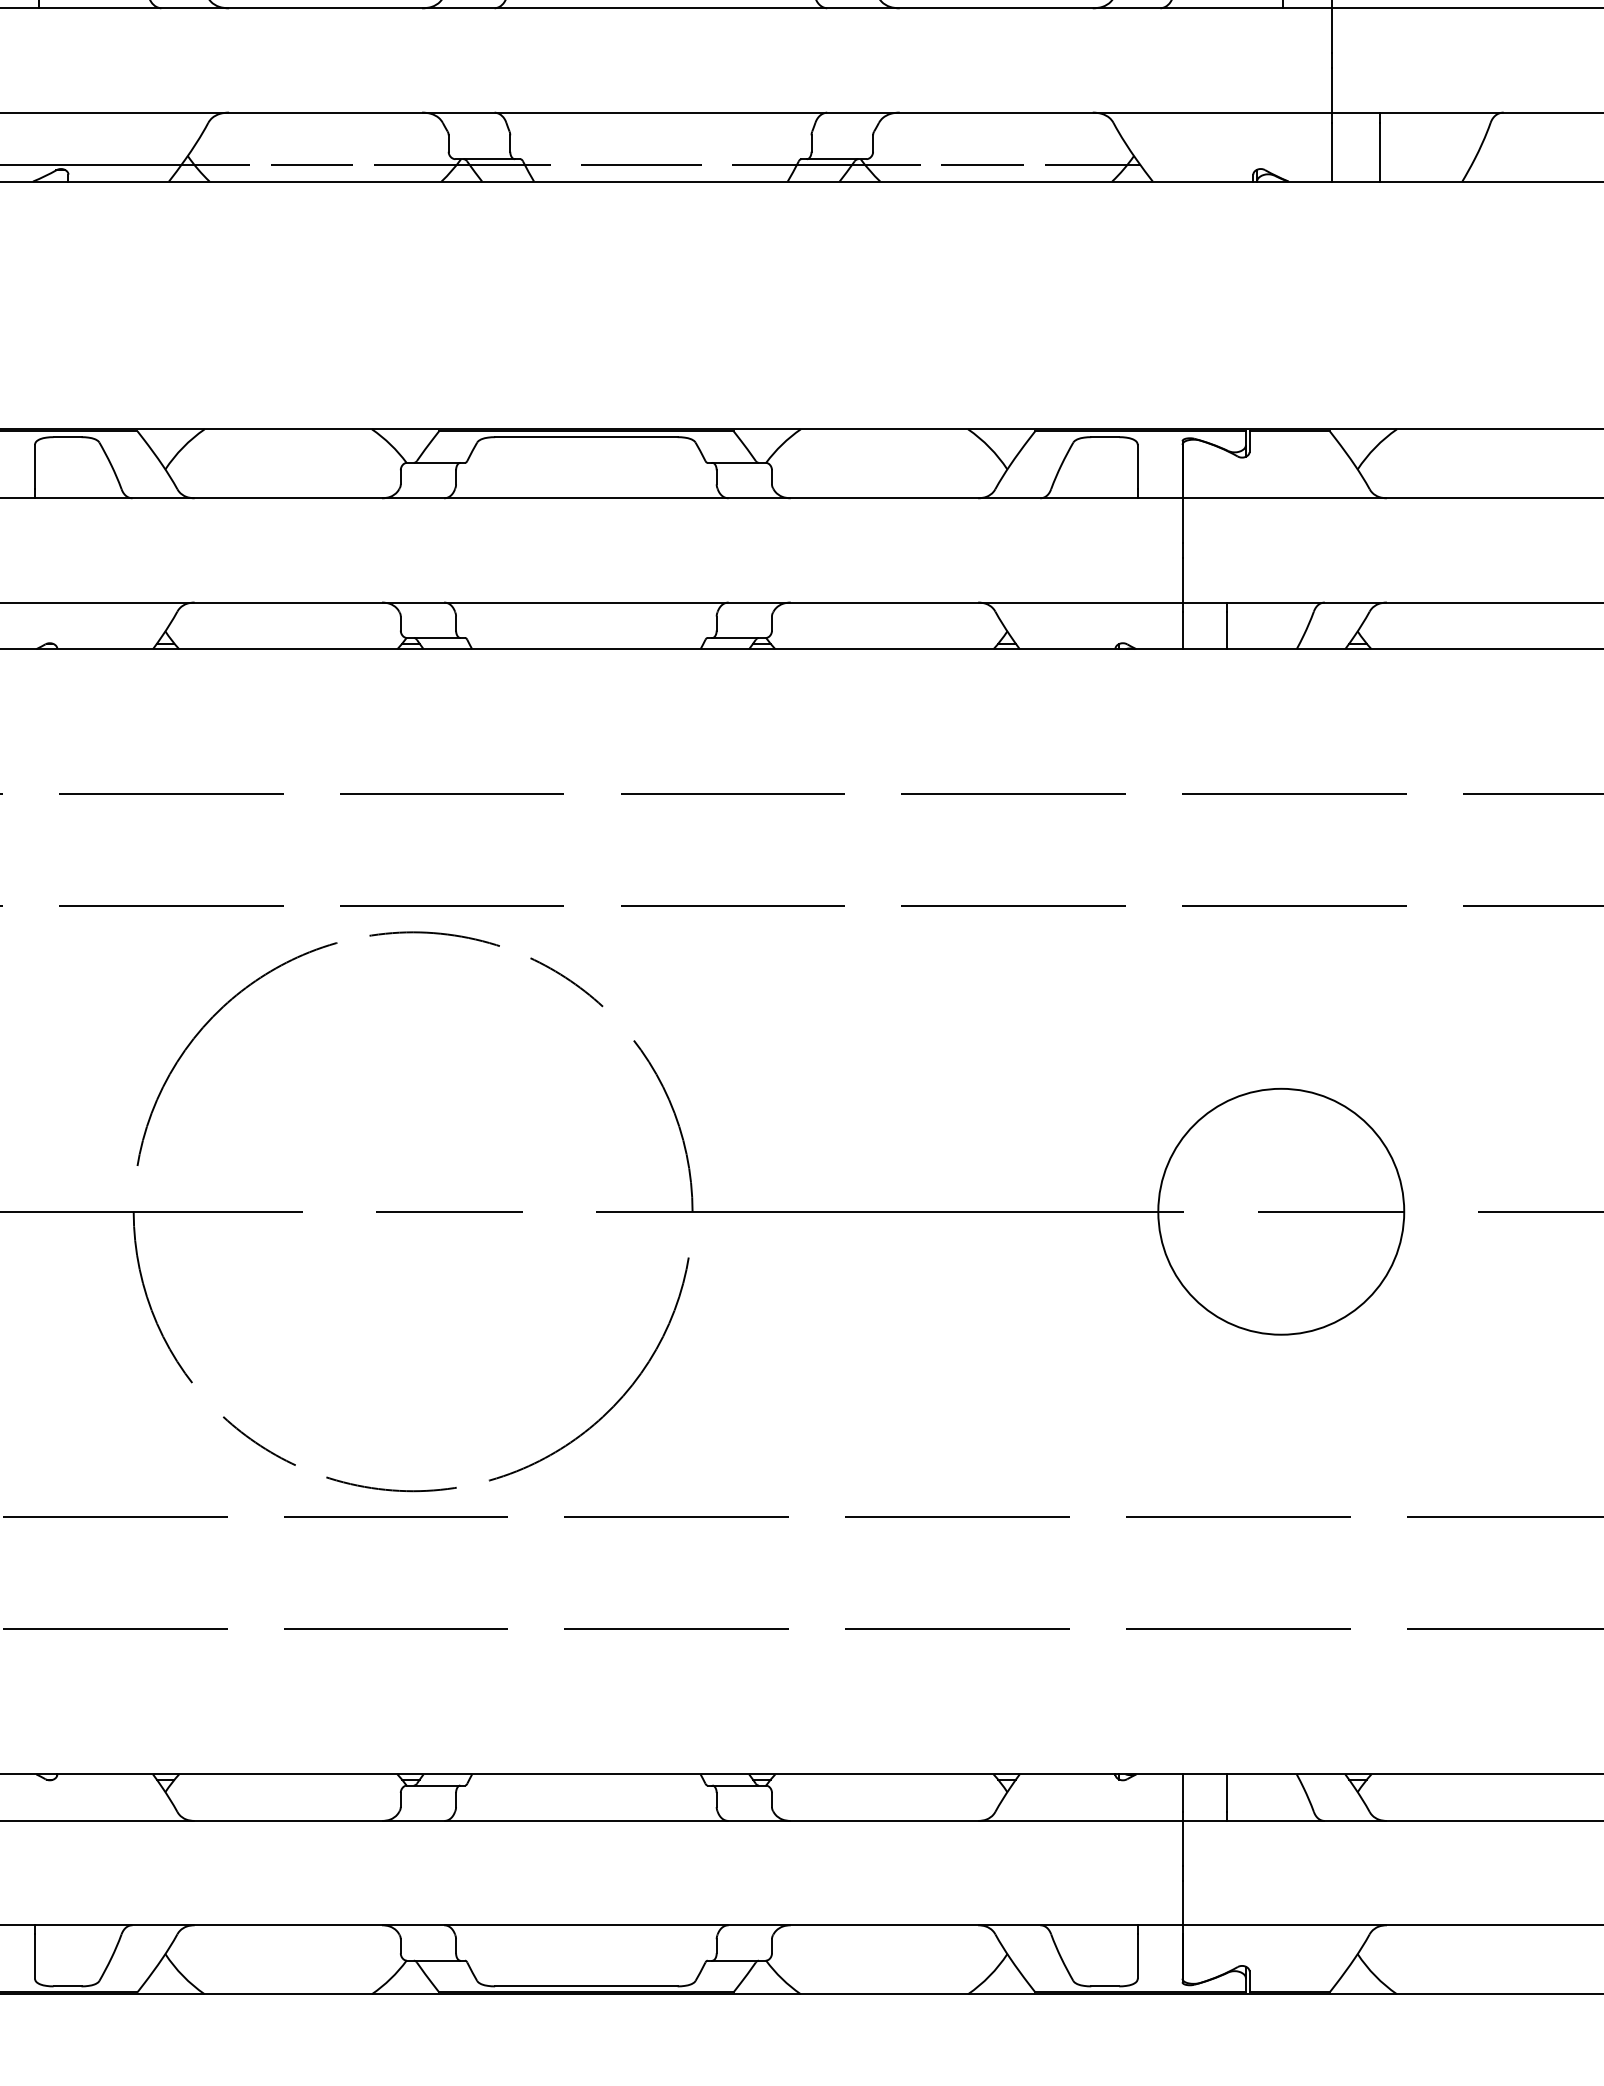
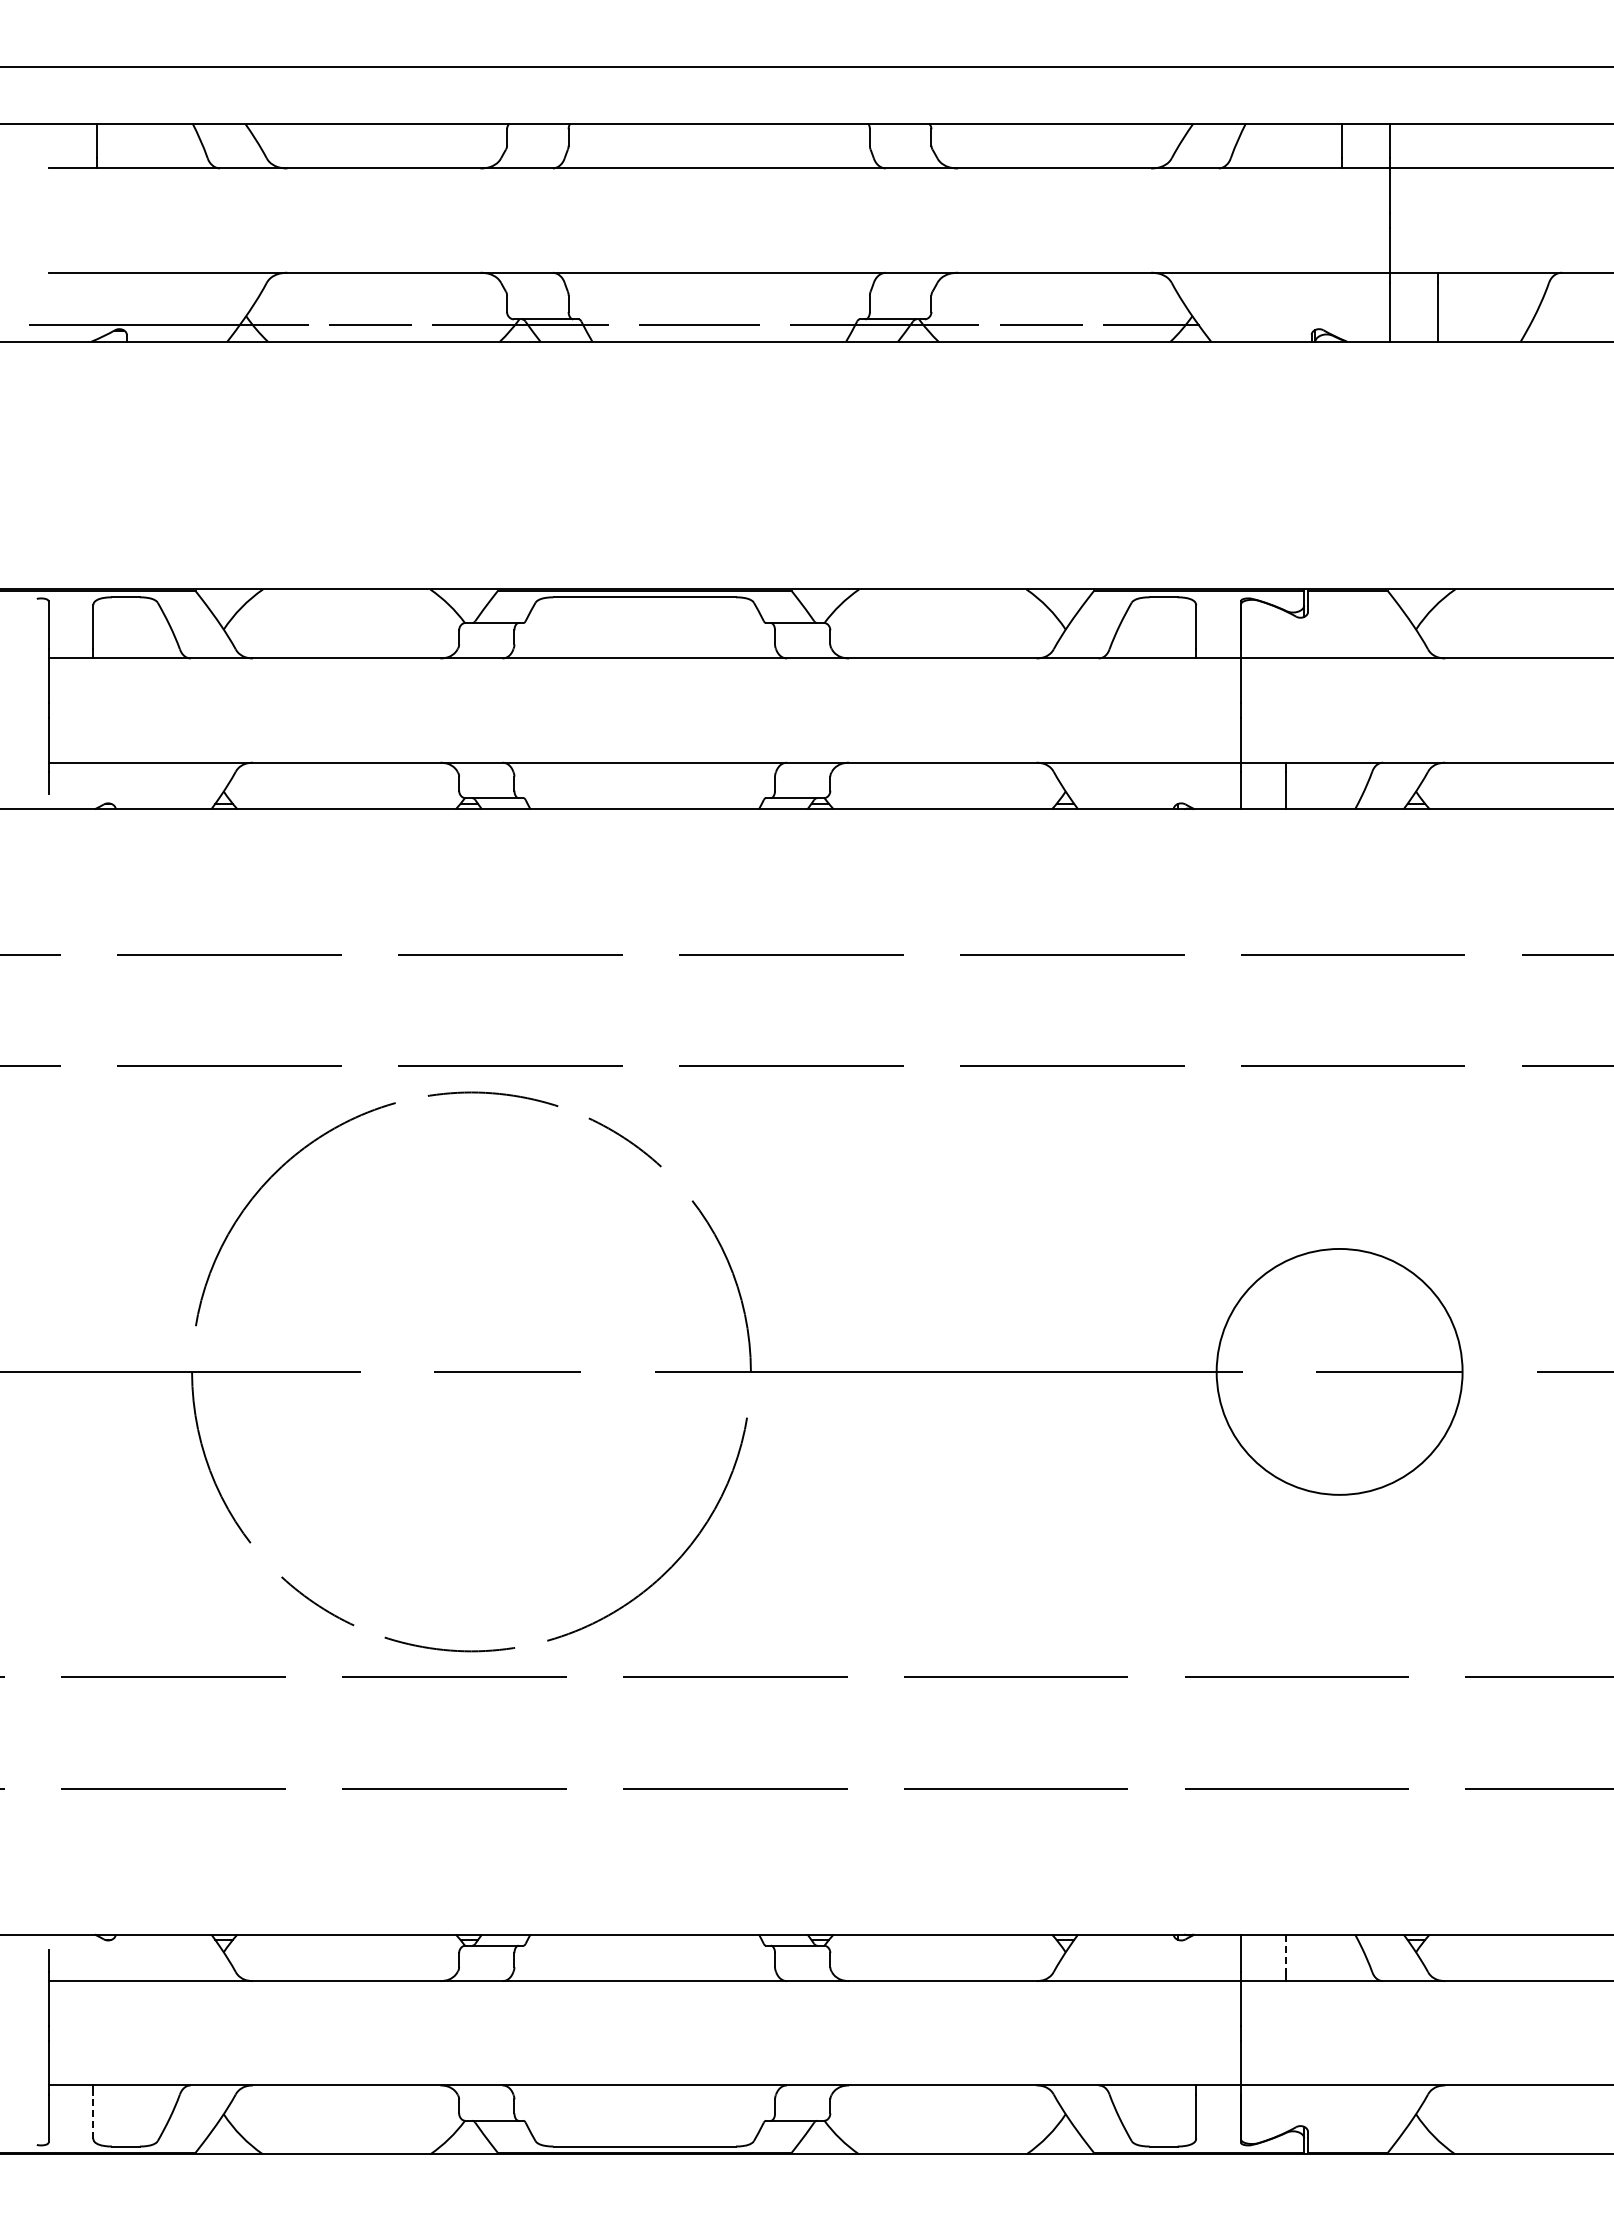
line: (1227, 1793) -> (1285, 1953), solid -> dashed
line: (35, 1956) -> (93, 2116), solid -> dashed

